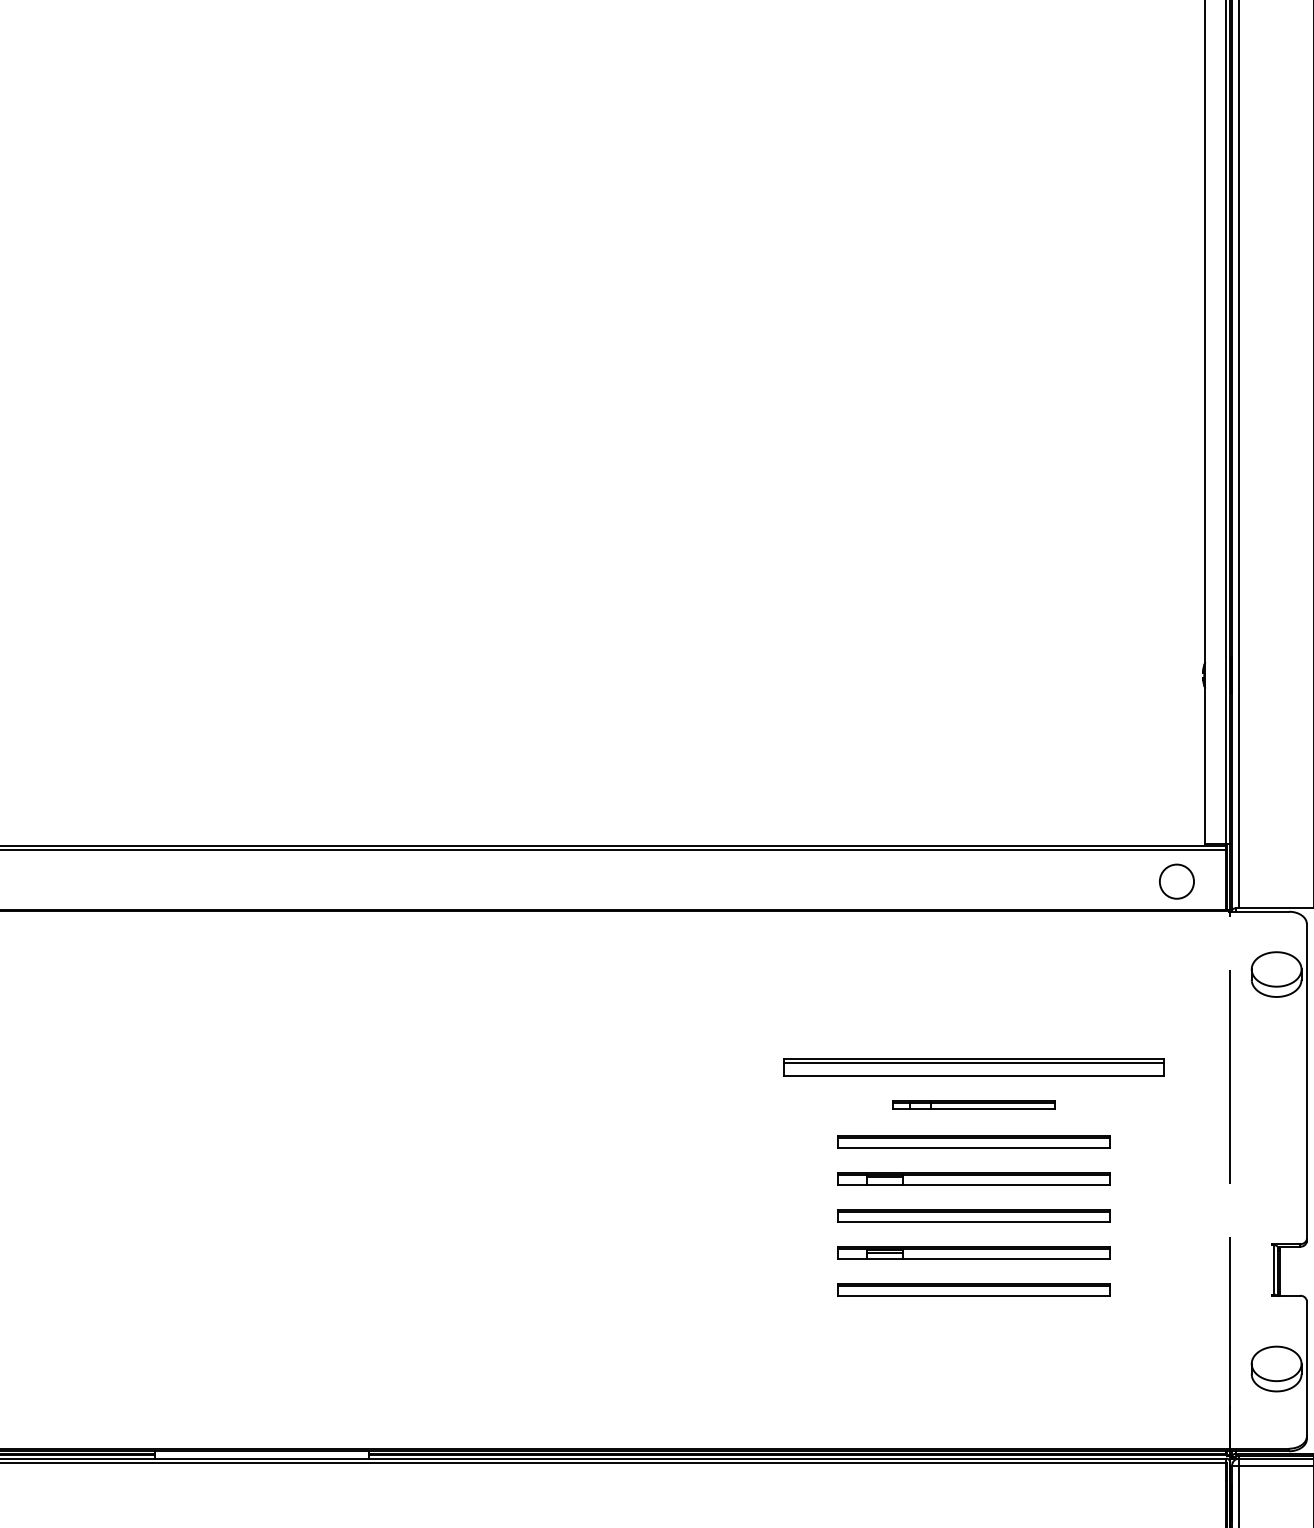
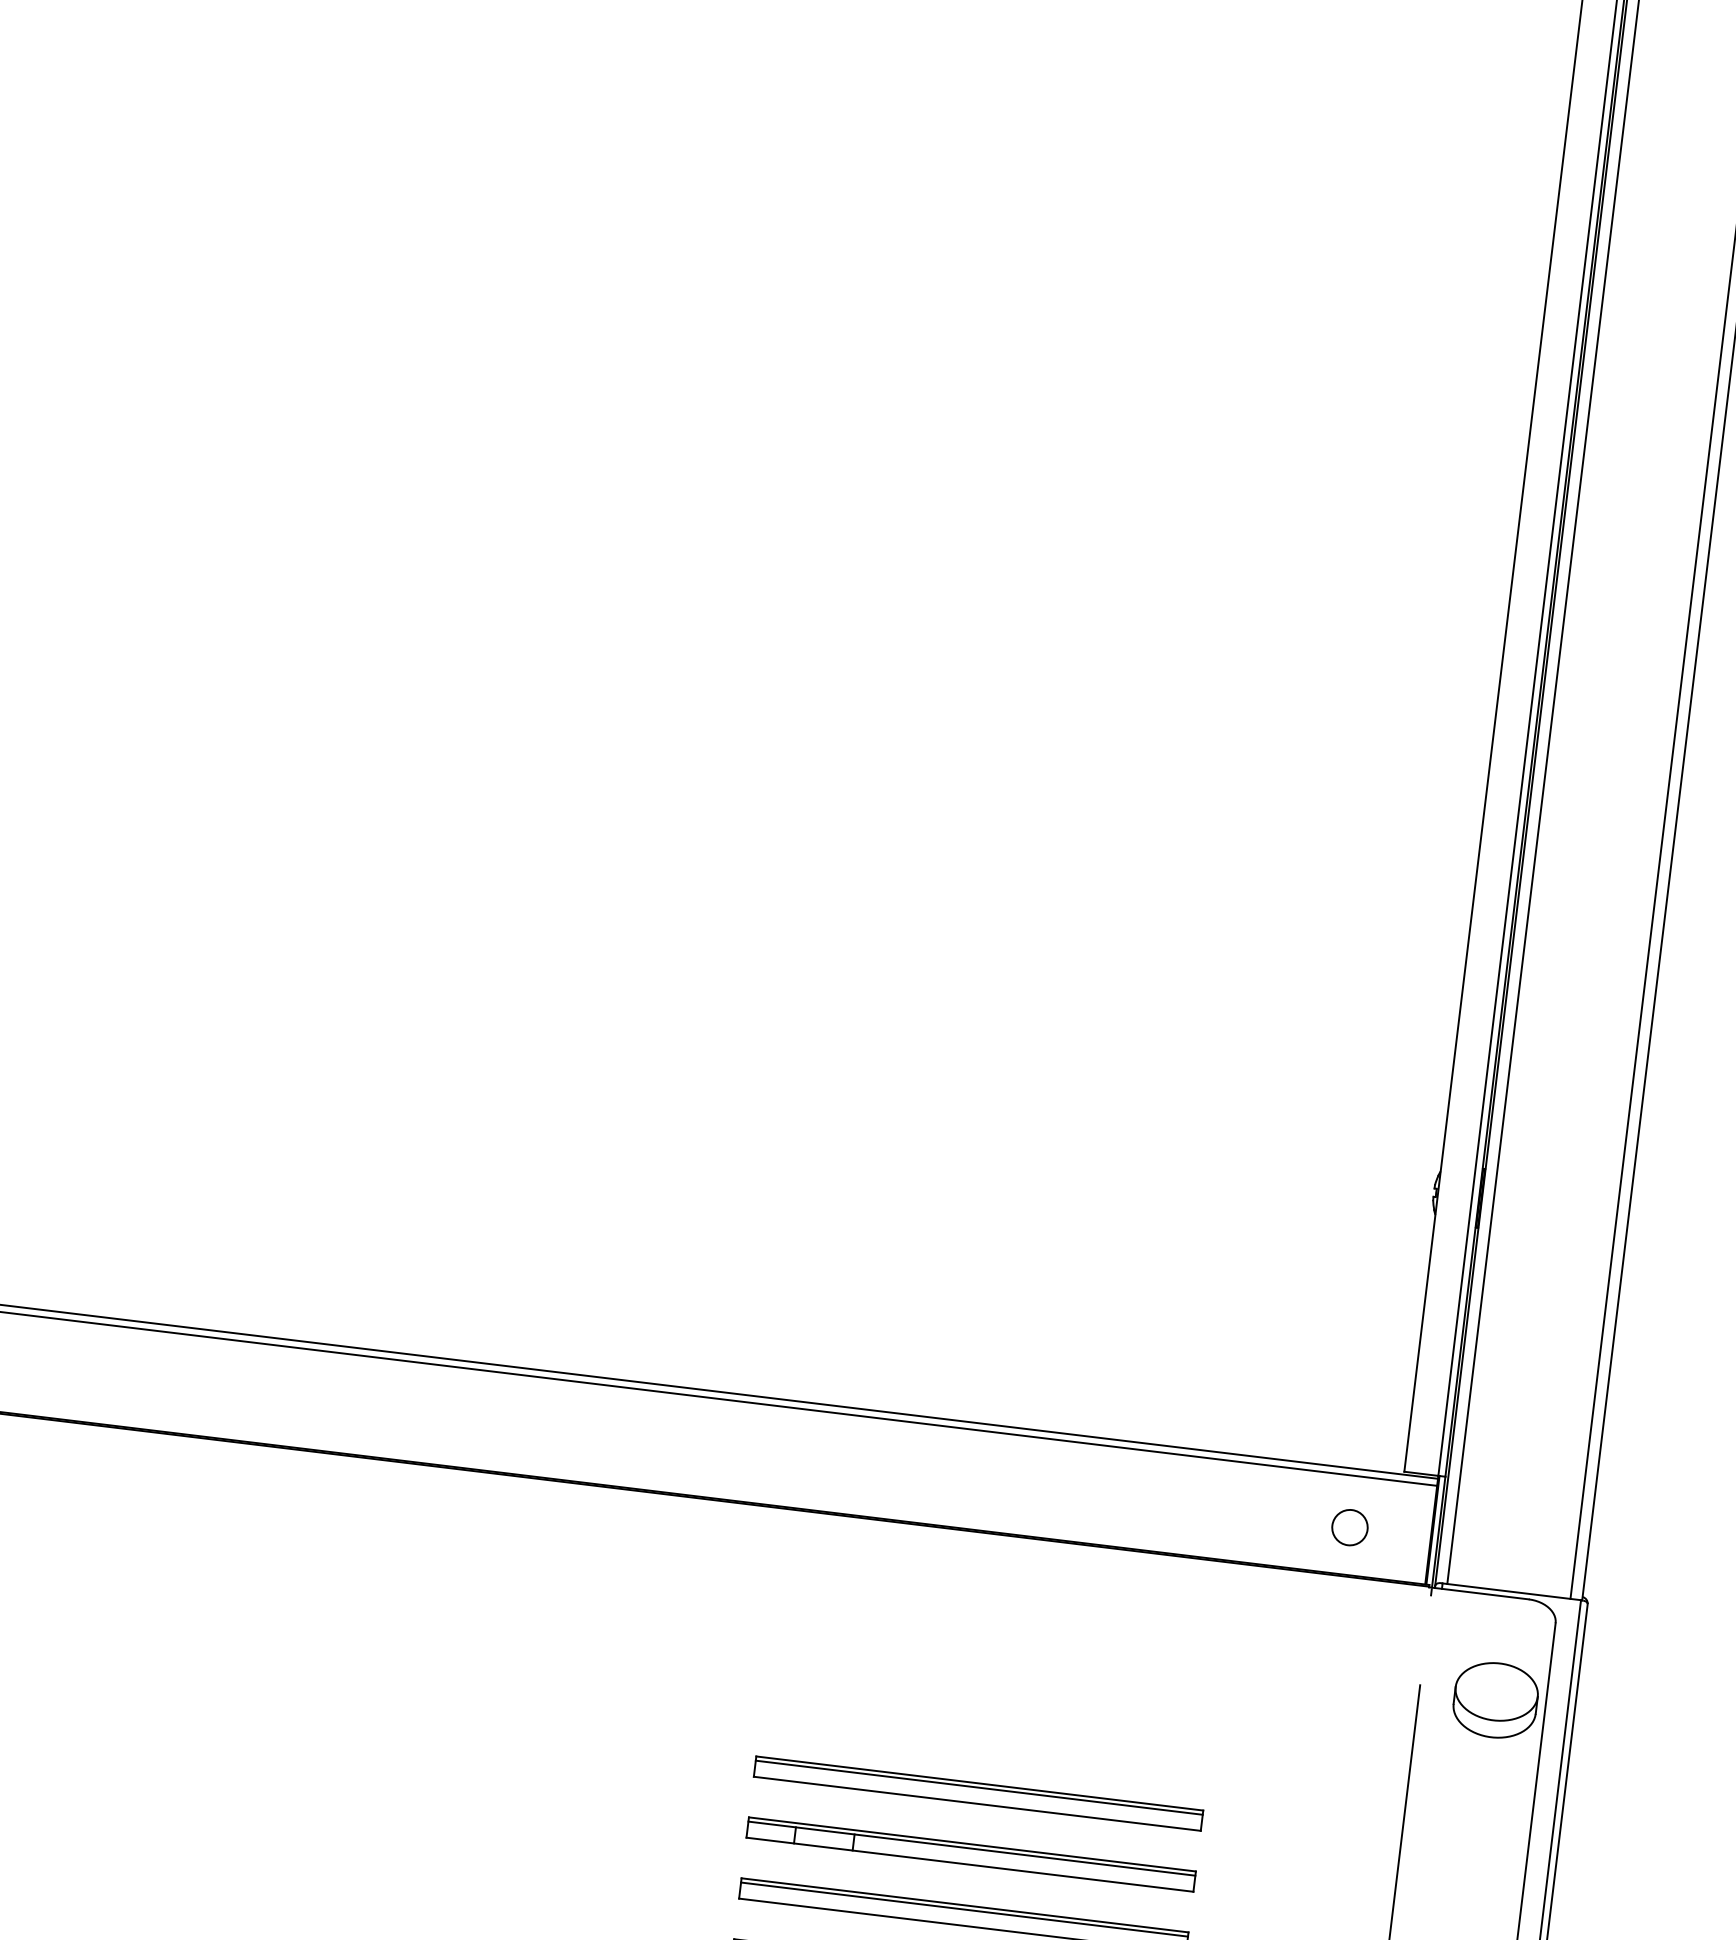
circle: (1176, 881) -> (1349, 1527), size x0.62
part: (973, 1067) -> (977, 1793), size x0.71
part: (973, 1104) -> (970, 1853), size x1.67

